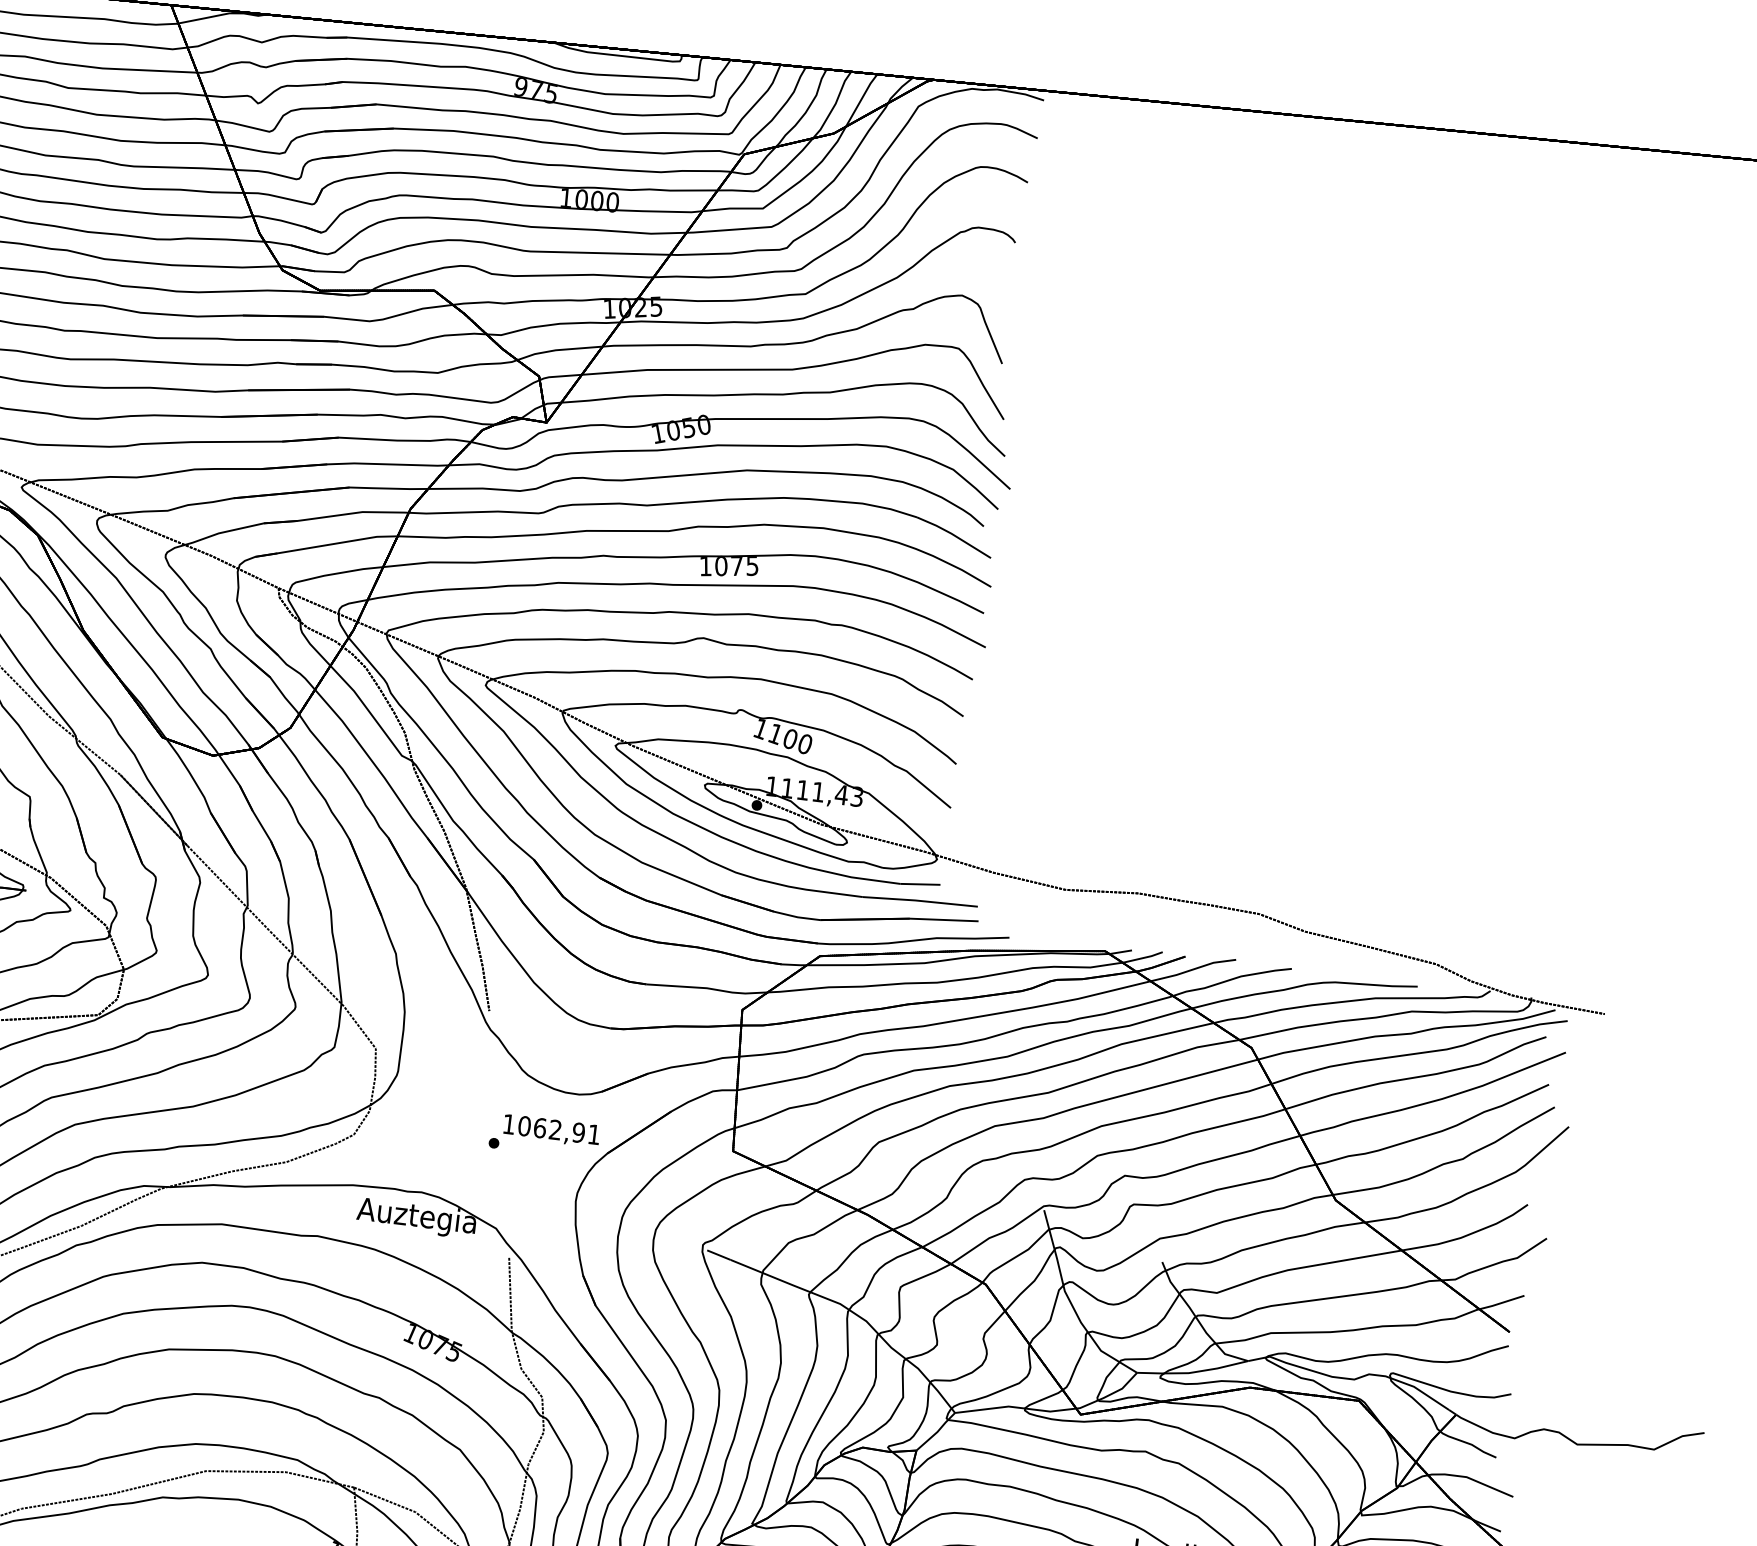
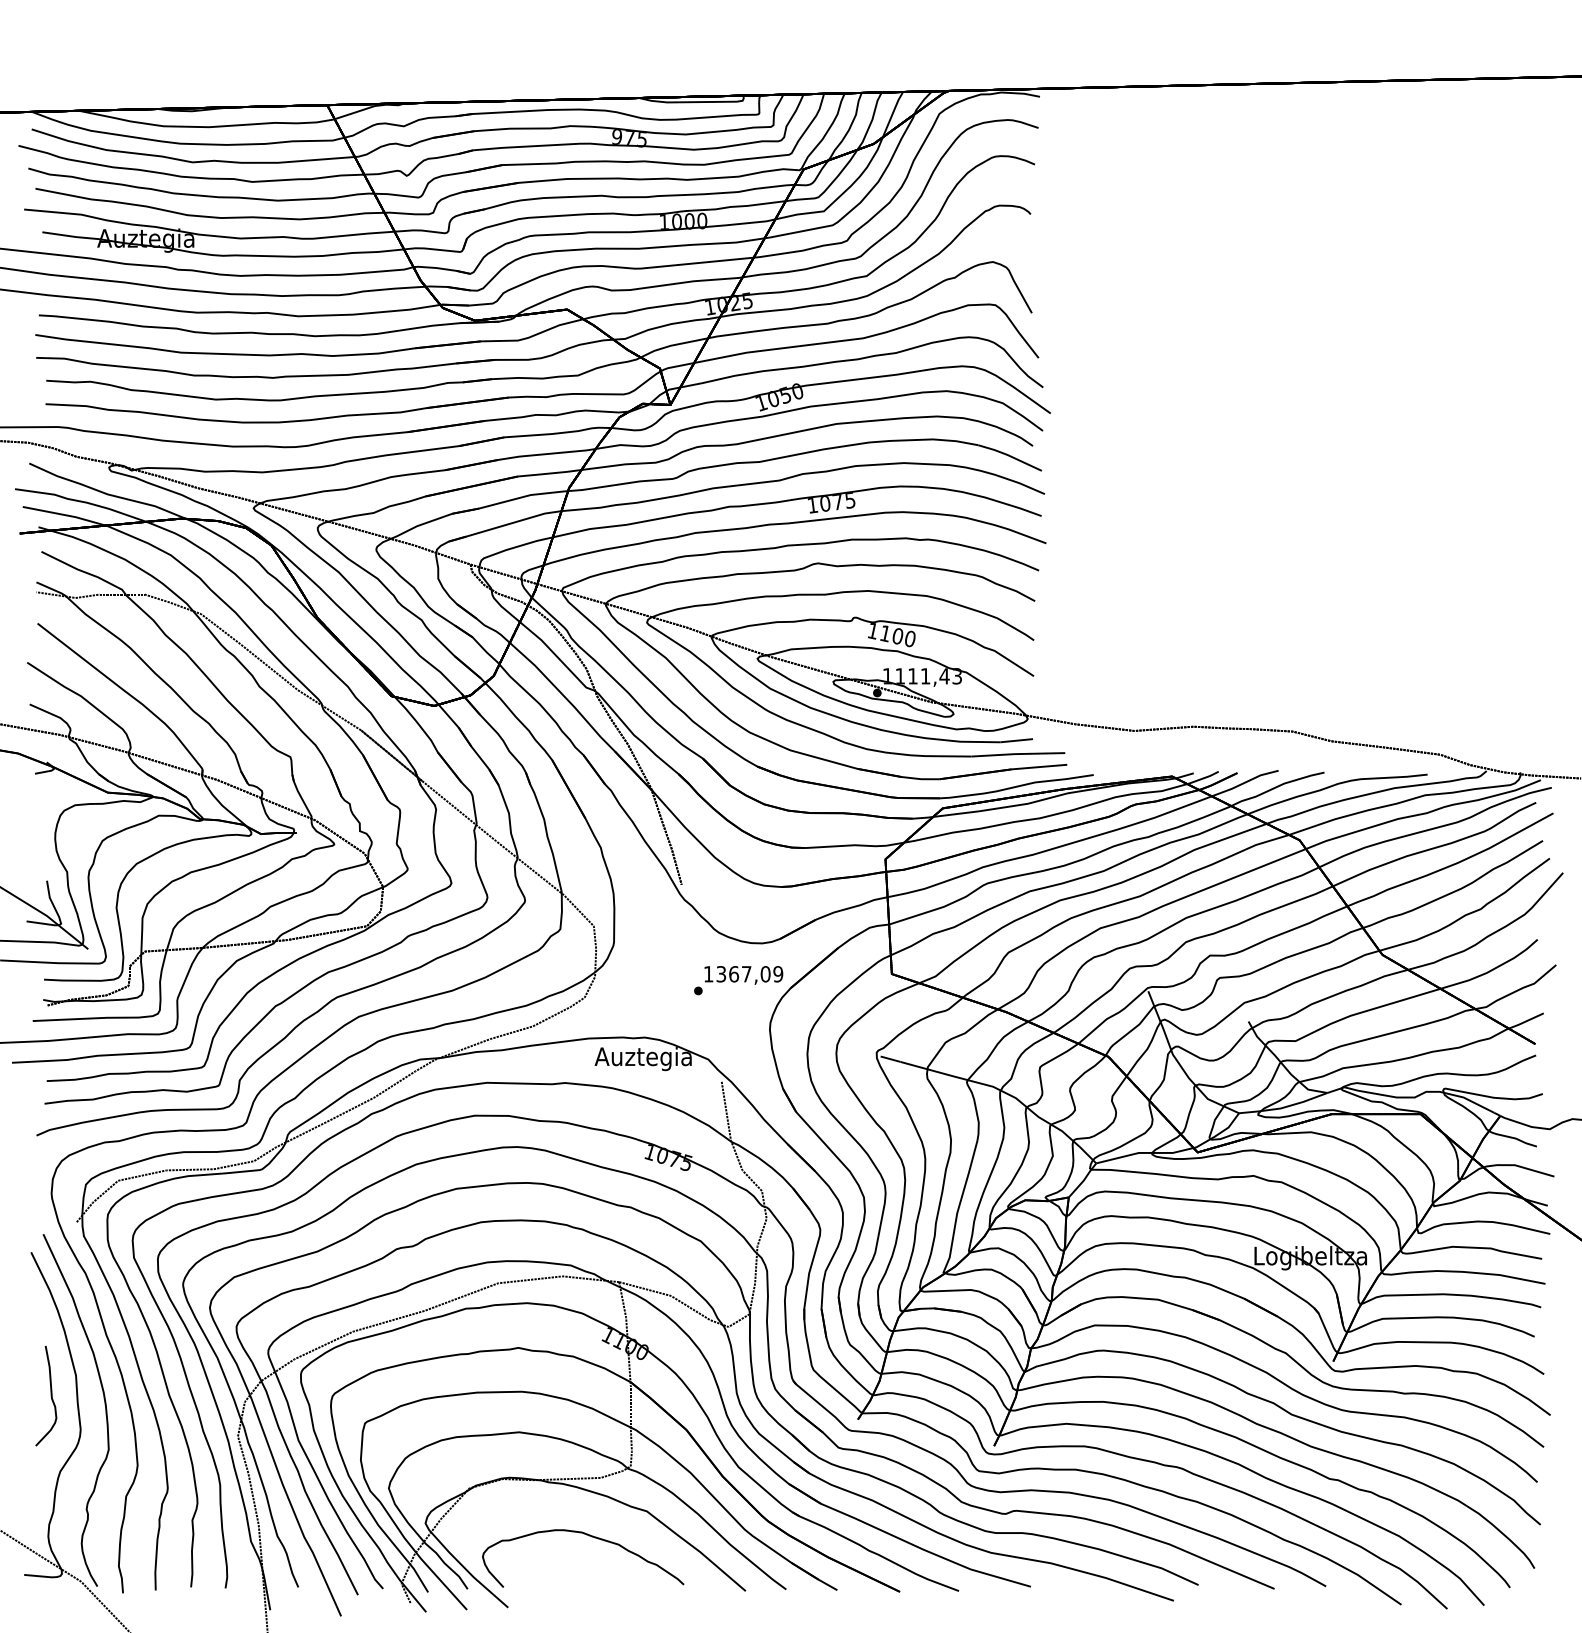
text: (558, 1130) -> (749, 974), 1062,91 -> 1367,09

